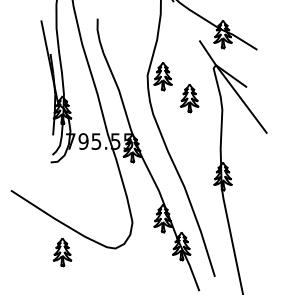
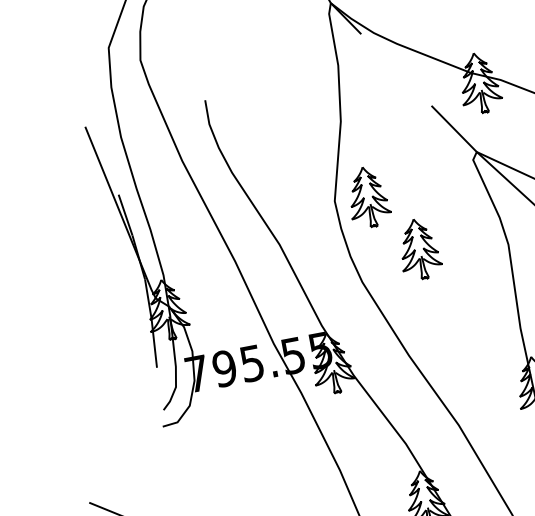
part: (189, 98) -> (418, 249), moved

